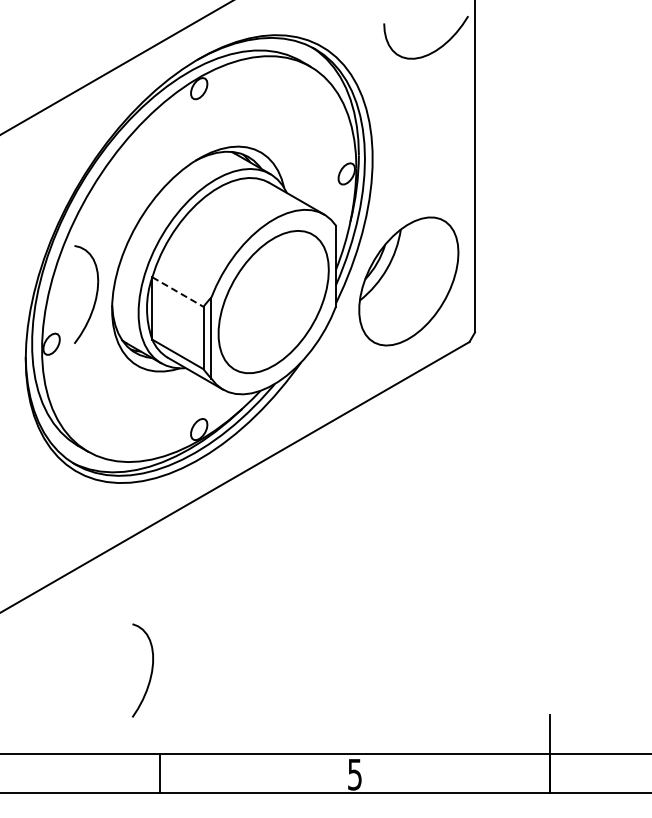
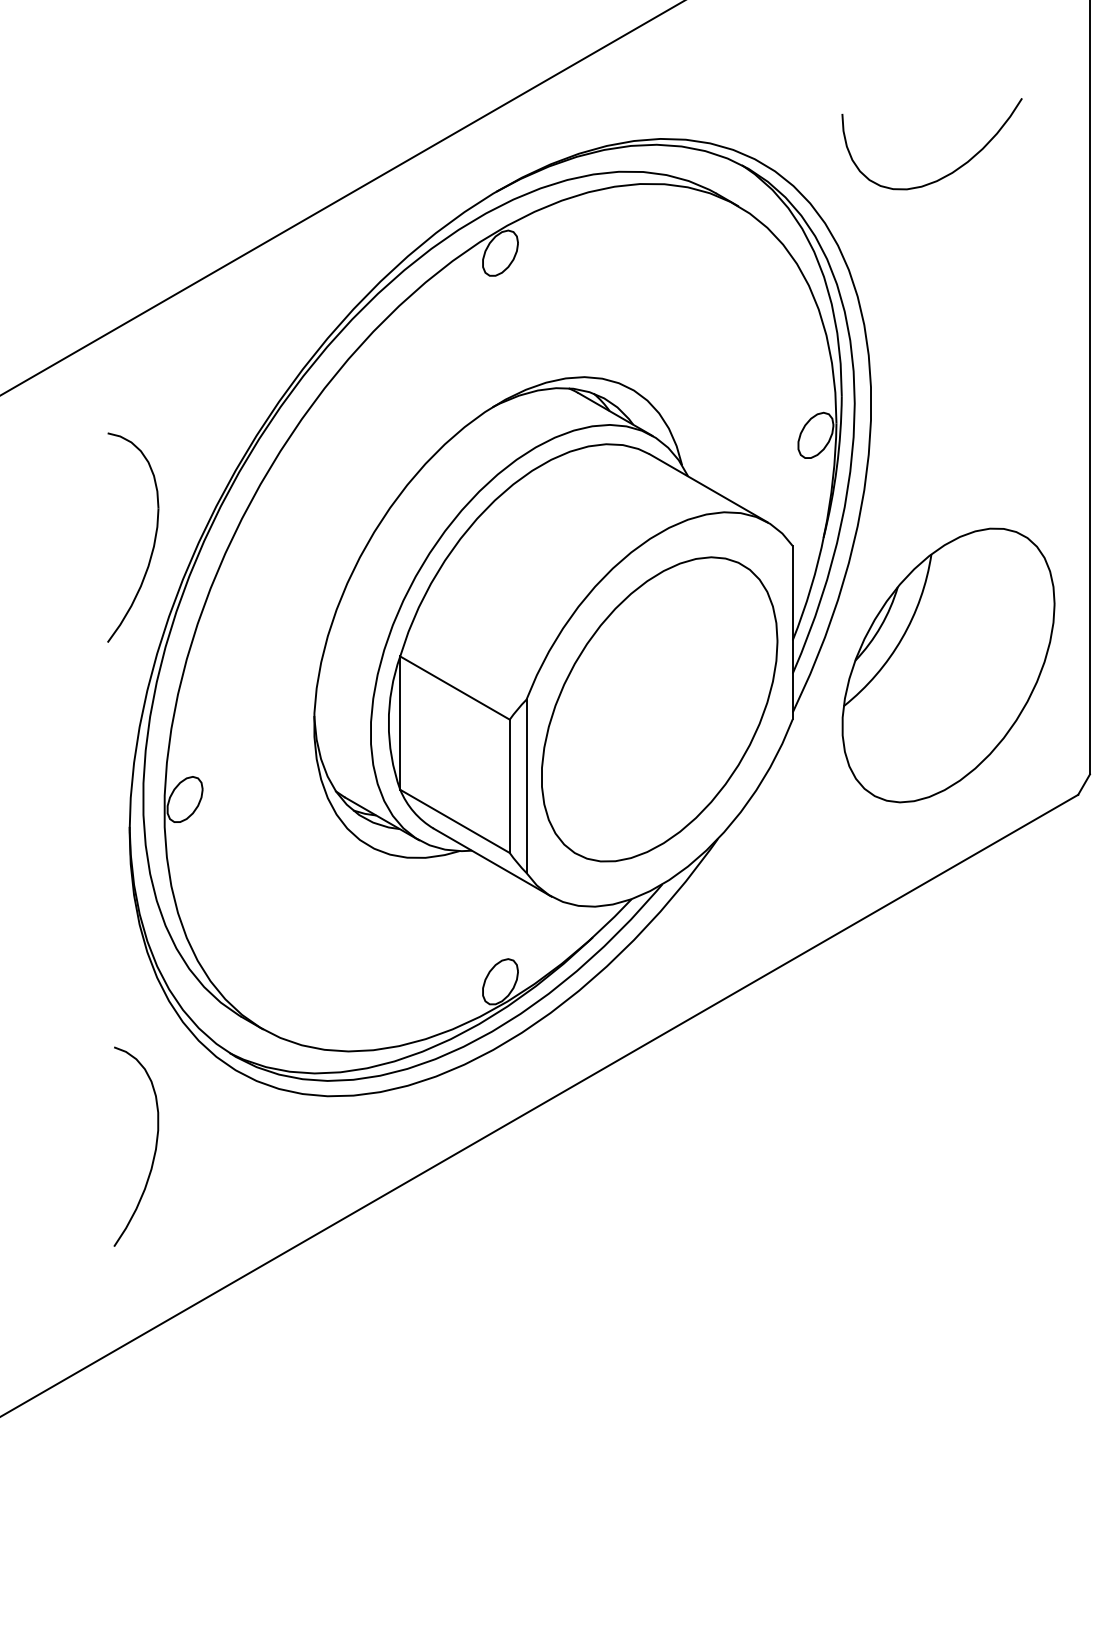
curve: (432, 51) -> (945, 173), moved
line: (177, 292) -> (454, 688), dashed -> solid
part: (95, 295) -> (152, 539), moved
curve: (150, 673) -> (152, 1152), moved

